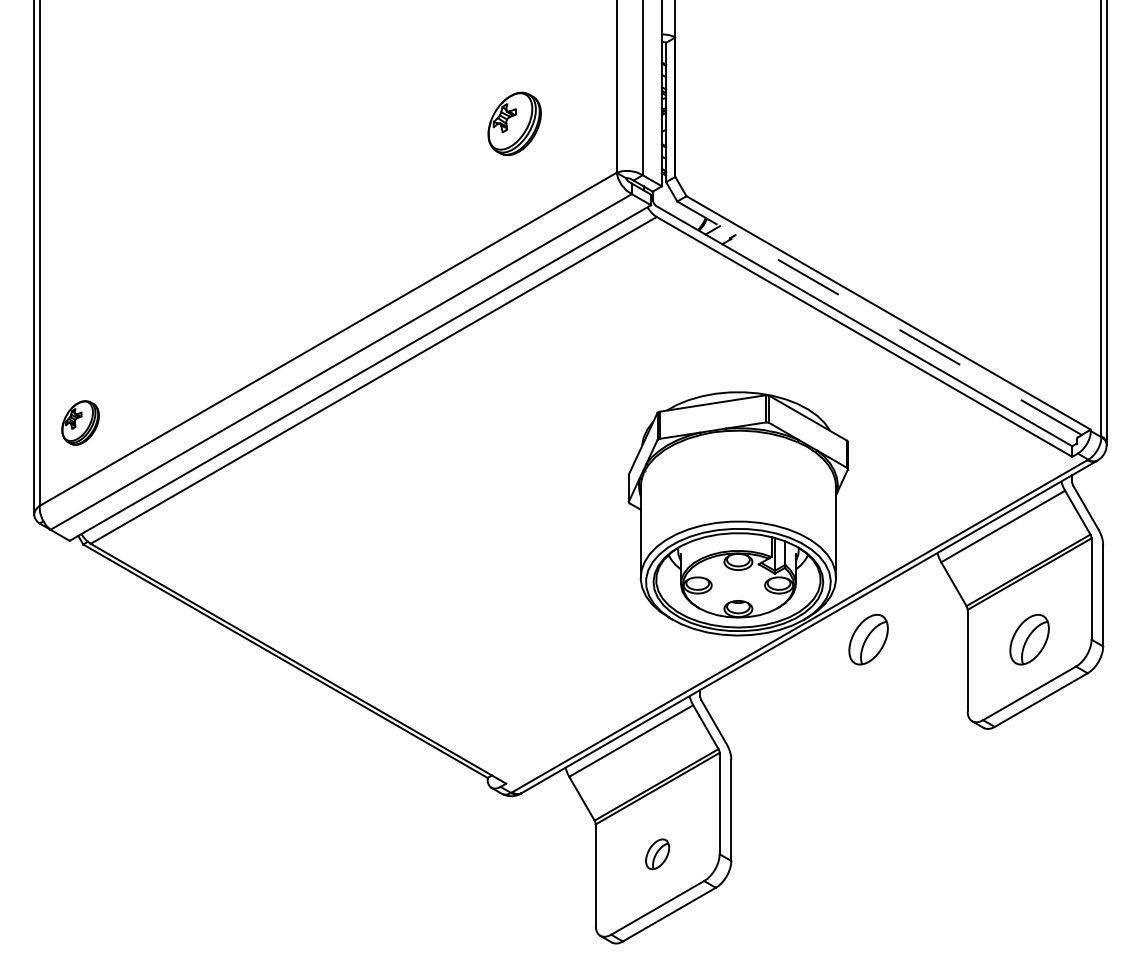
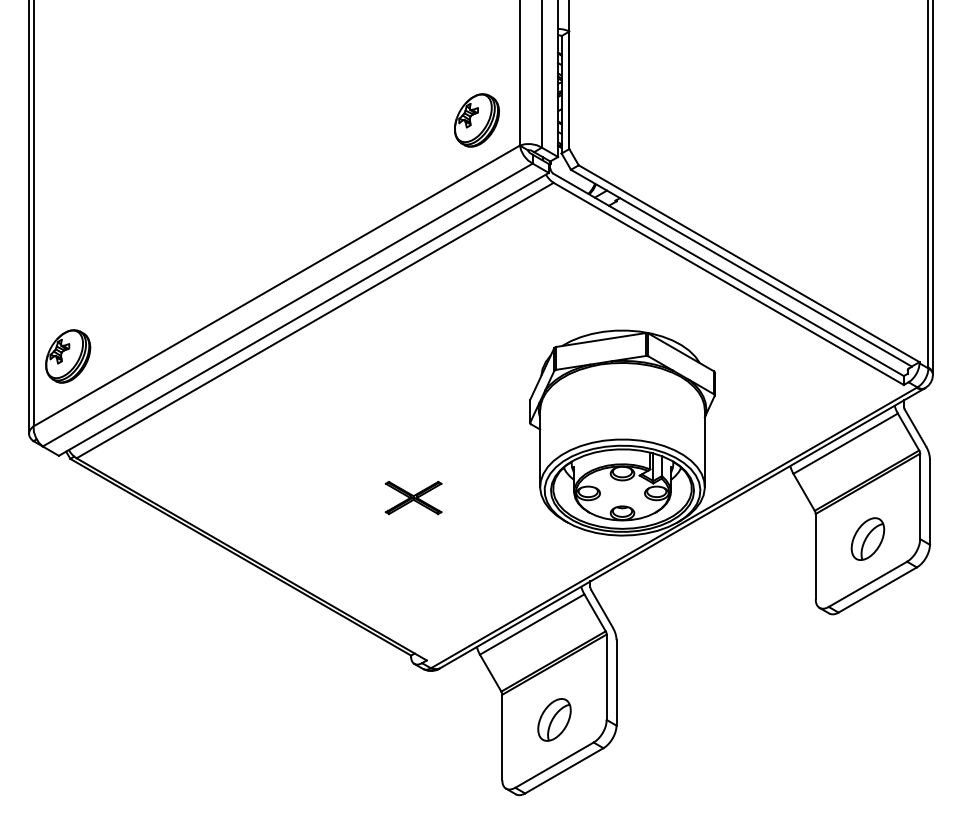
part: (514, 123) -> (476, 120), moved
line: (879, 317) -> (741, 267), dashed -> solid
part: (80, 422) -> (68, 356), size x1.43
part: (490, 590) -> (413, 497), added
part: (868, 639) -> (732, 538), removed
part: (657, 854) -> (554, 720), size x1.67

